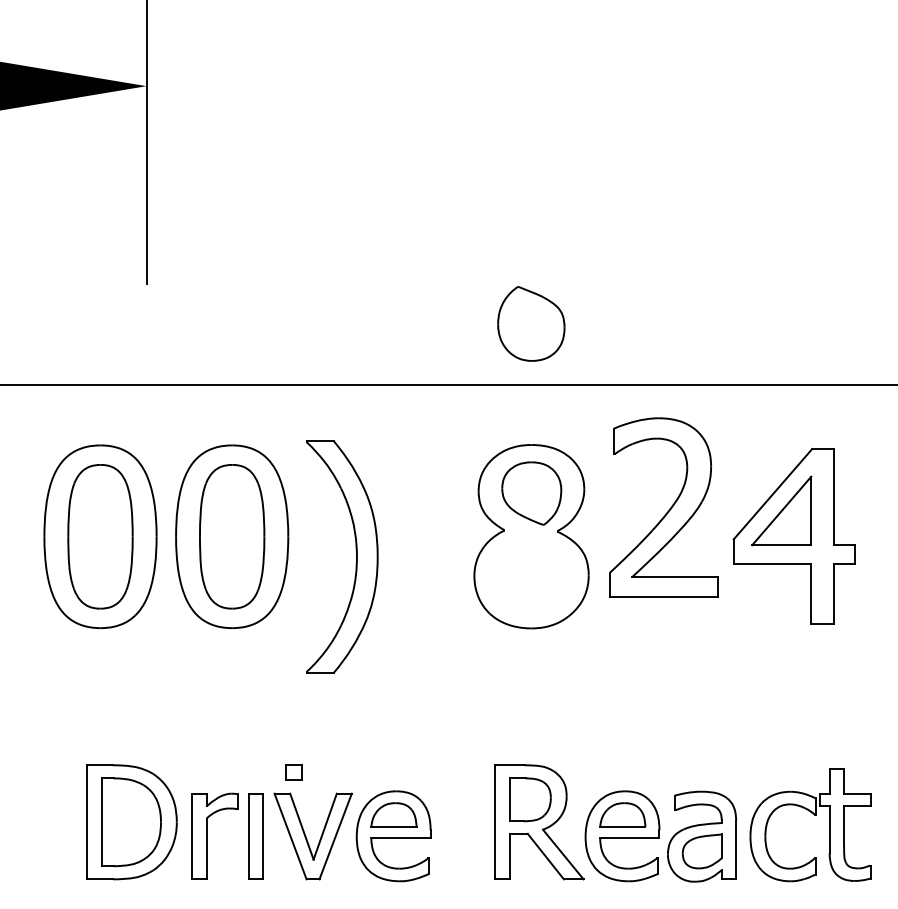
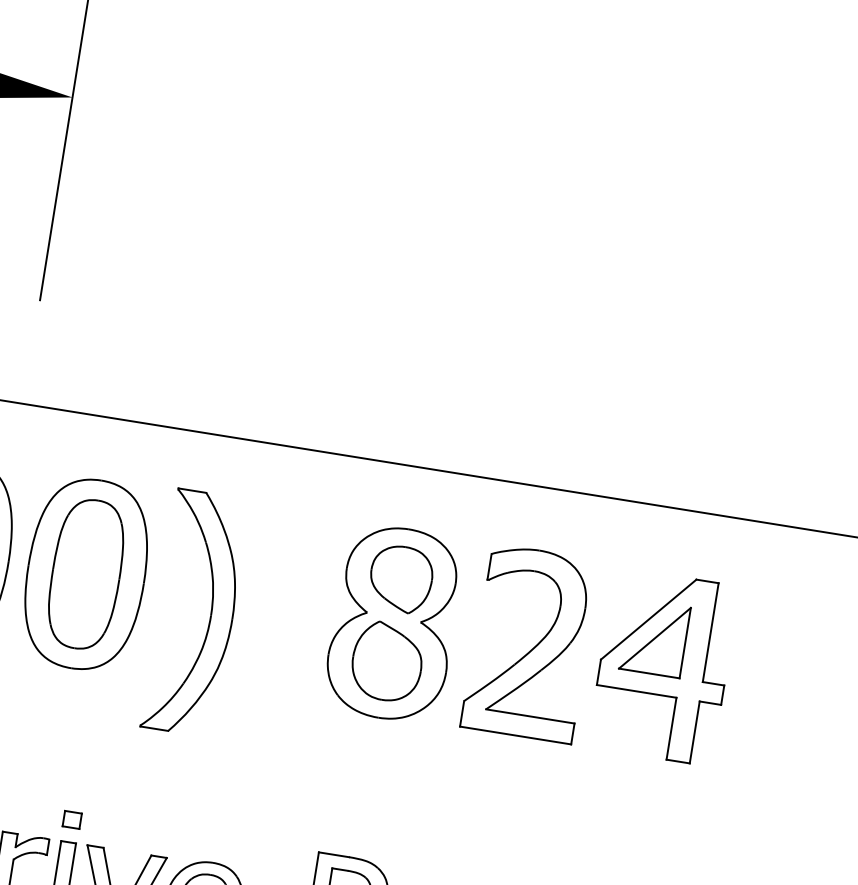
part: (531, 323) -> (387, 661), moved
part: (663, 507) -> (529, 642), moved
part: (293, 772) -> (71, 820), moved

